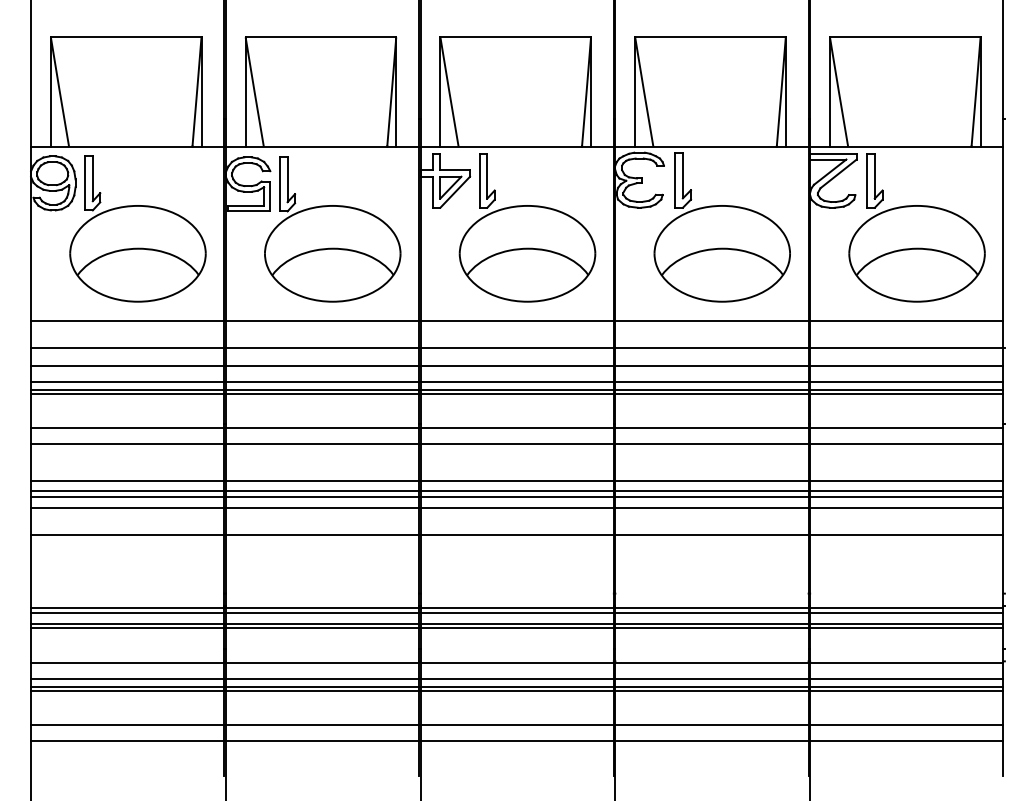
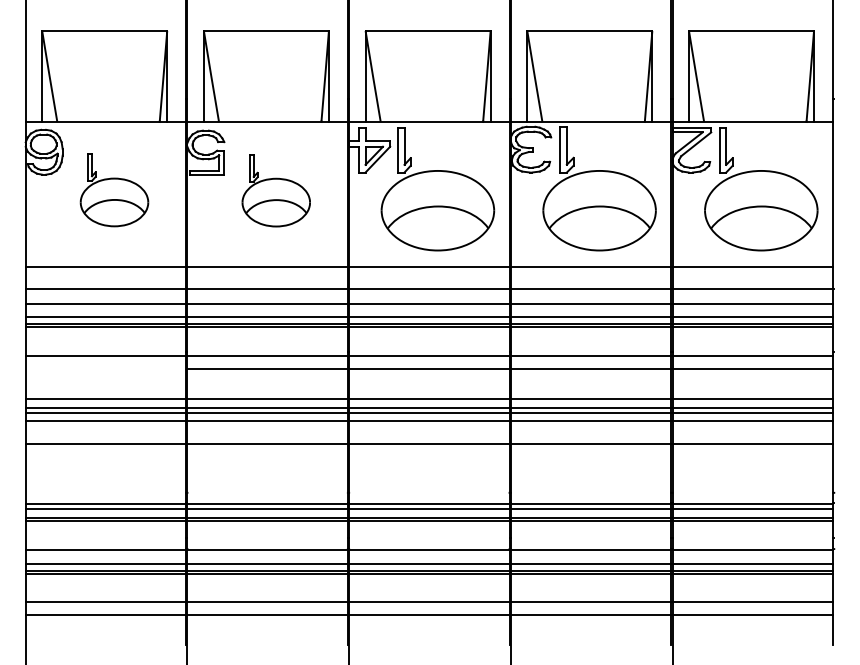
part: (137, 228) -> (114, 189), size x0.6
part: (332, 229) -> (275, 190), size x0.6
line: (127, 443) -> (105, 368), removed

